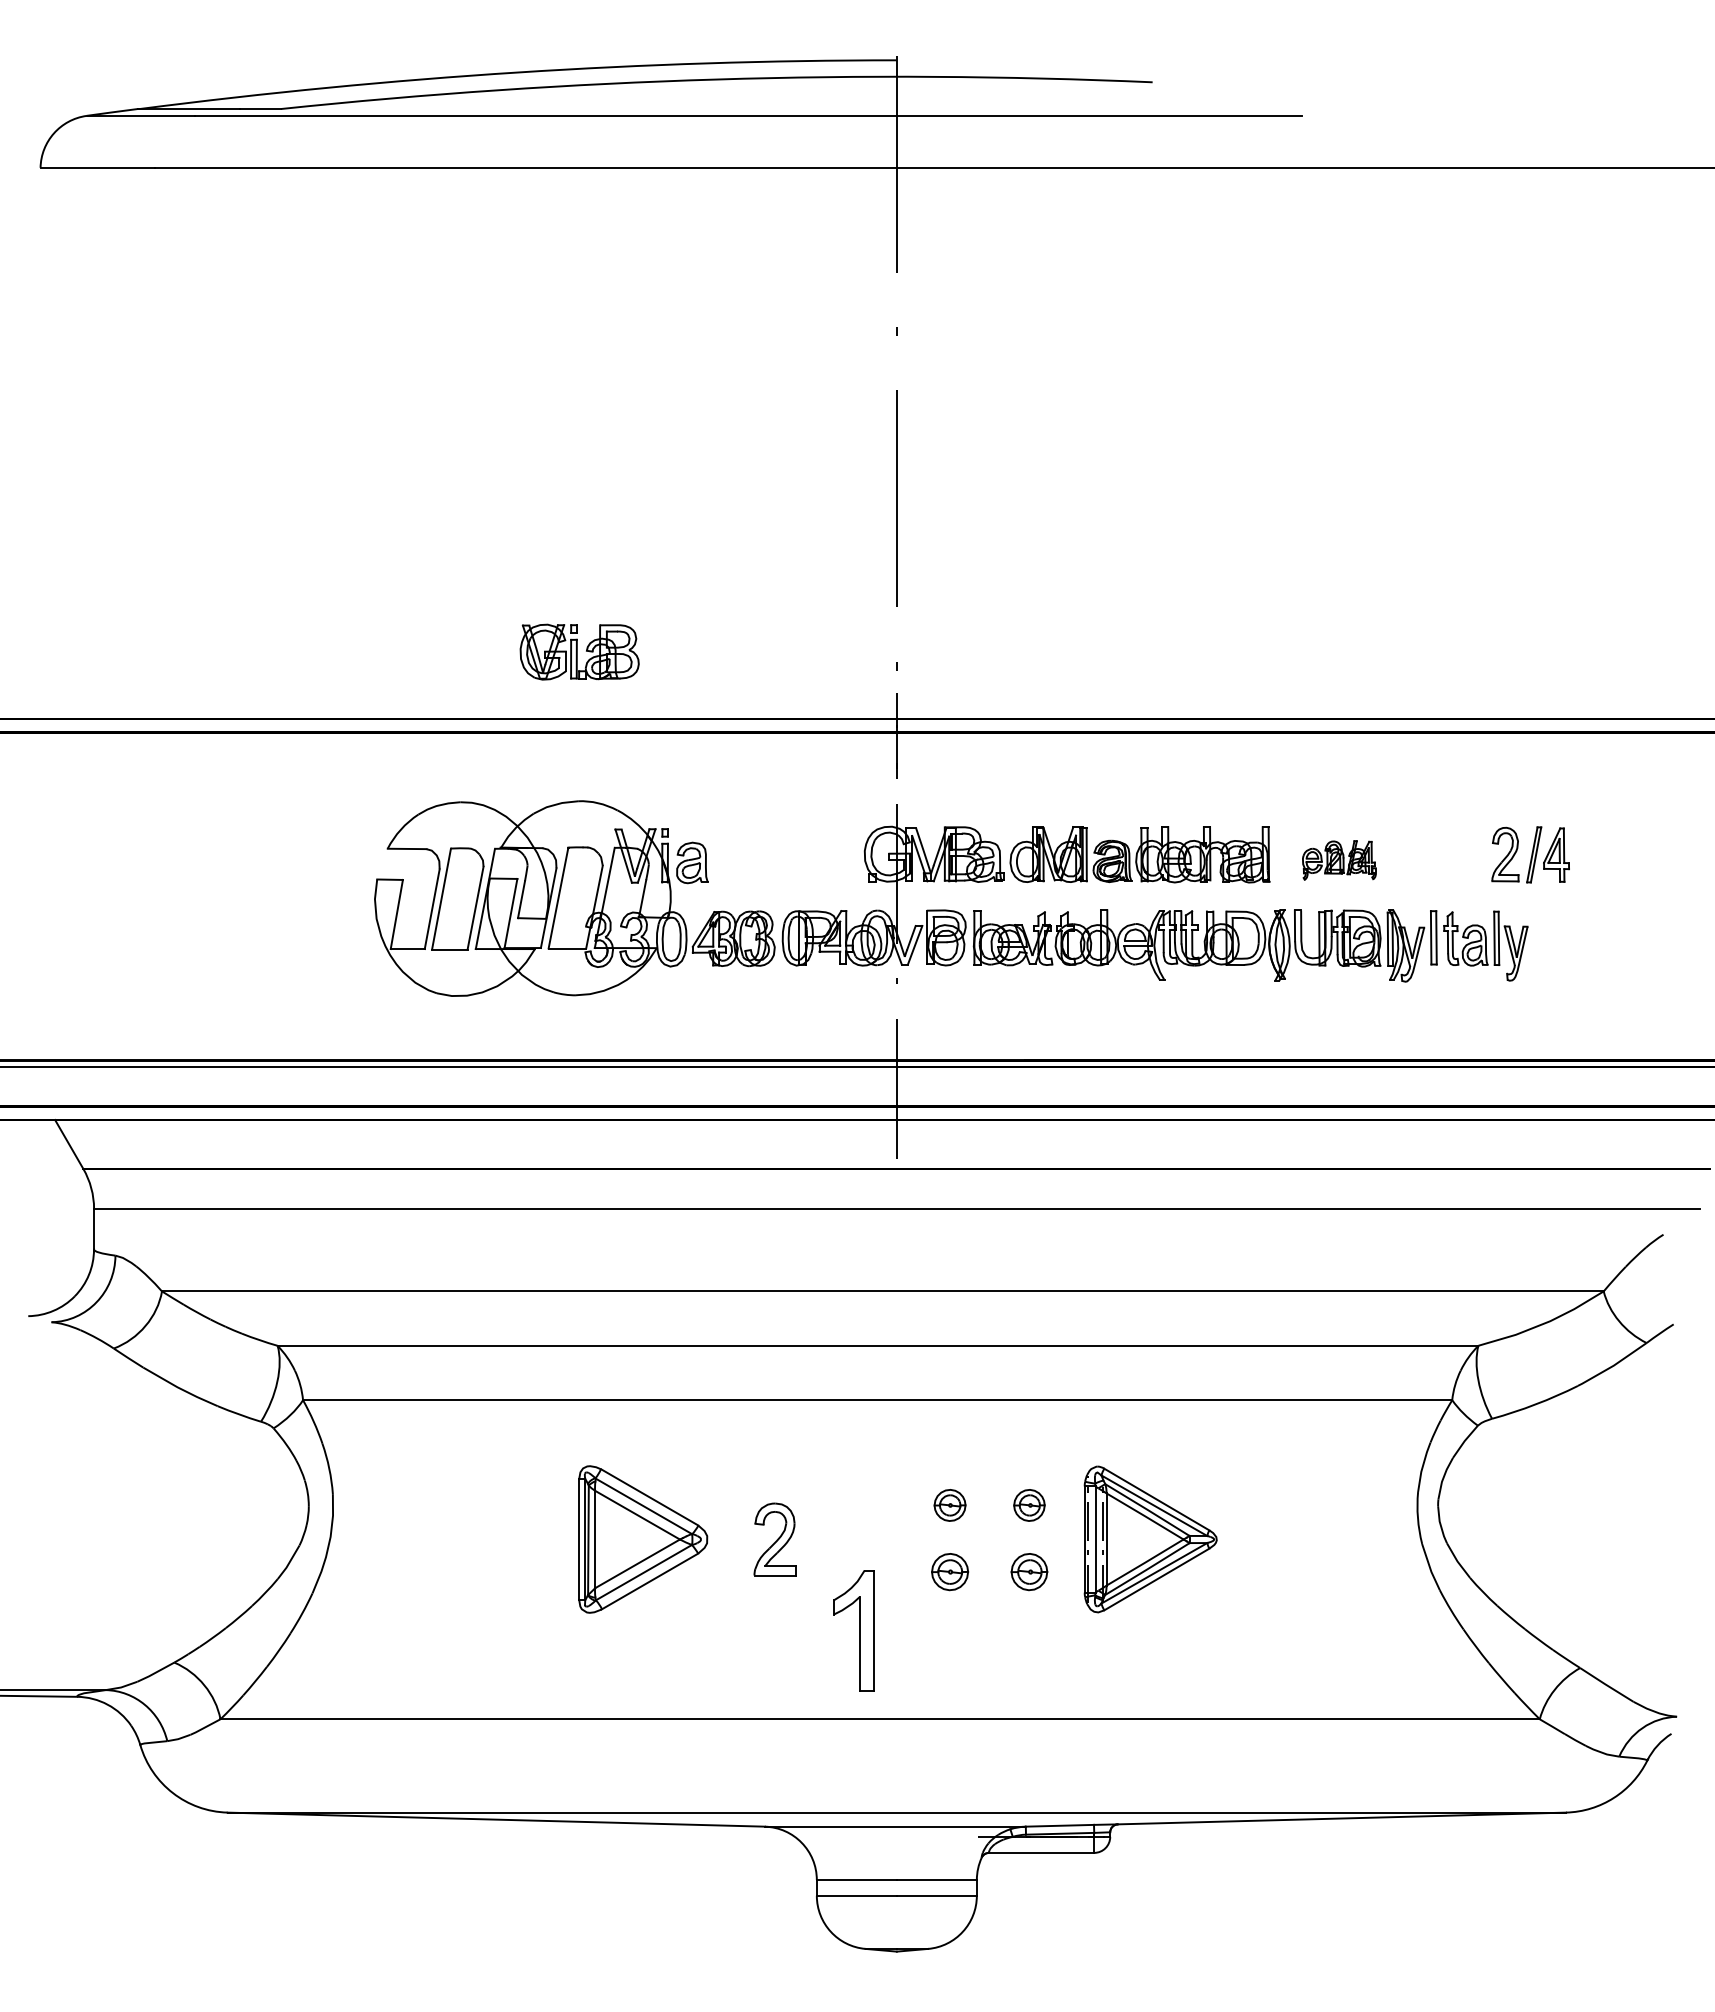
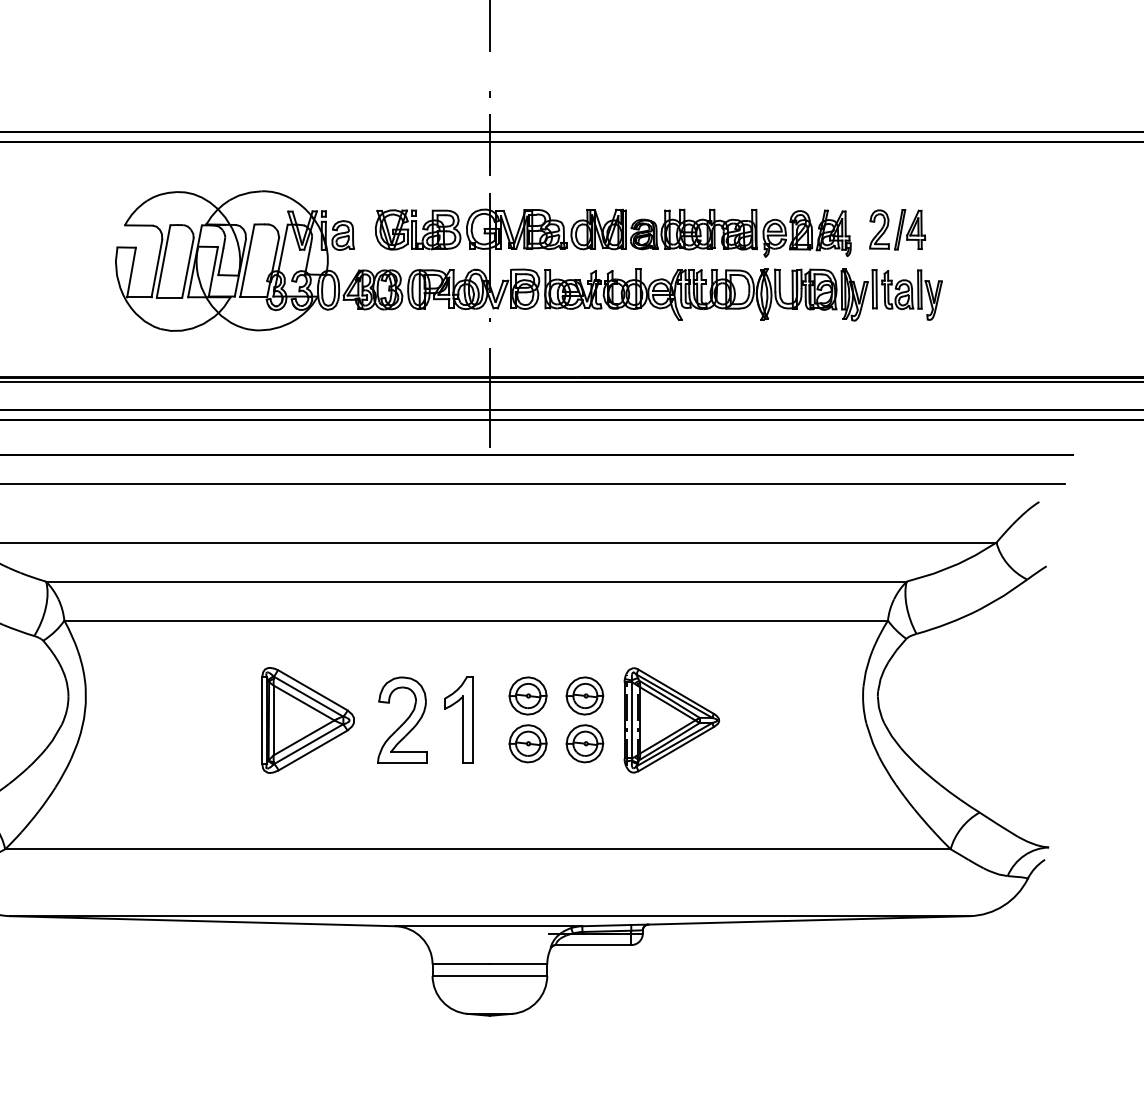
part: (579, 651) -> (417, 229), moved
part: (1530, 854) -> (897, 229), moved
part: (1339, 860) -> (807, 233), size x1.67
part: (949, 1505) -> (527, 696), size x1.67
part: (1029, 1505) -> (584, 696), size x1.67
part: (774, 1539) -> (402, 720), size x1.67
part: (949, 1571) -> (527, 743), size x1.43
part: (1029, 1571) -> (584, 743), size x1.43
part: (853, 1630) -> (458, 720), moved

